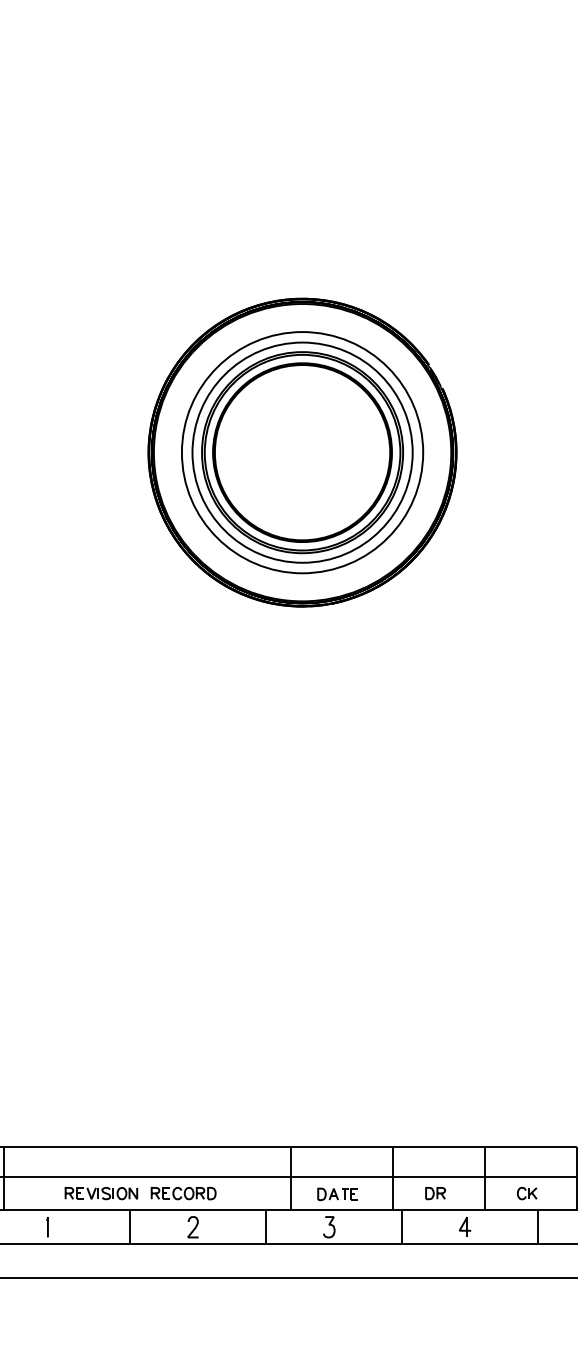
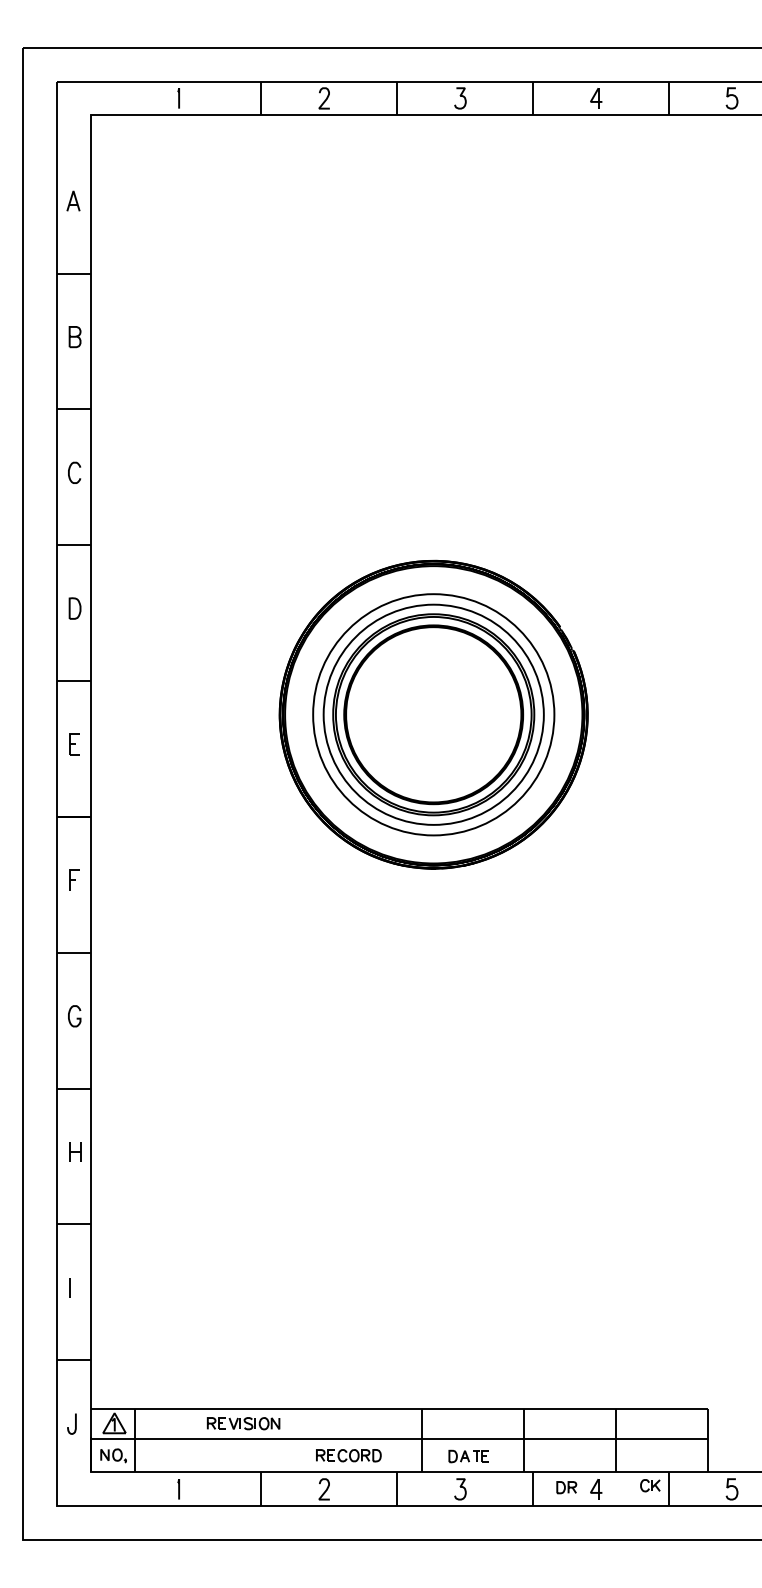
part: (101, 1193) -> (243, 1423), moved
part: (183, 1193) -> (348, 1455), moved
part: (435, 1193) -> (566, 1487), moved
part: (527, 1193) -> (650, 1485), moved

